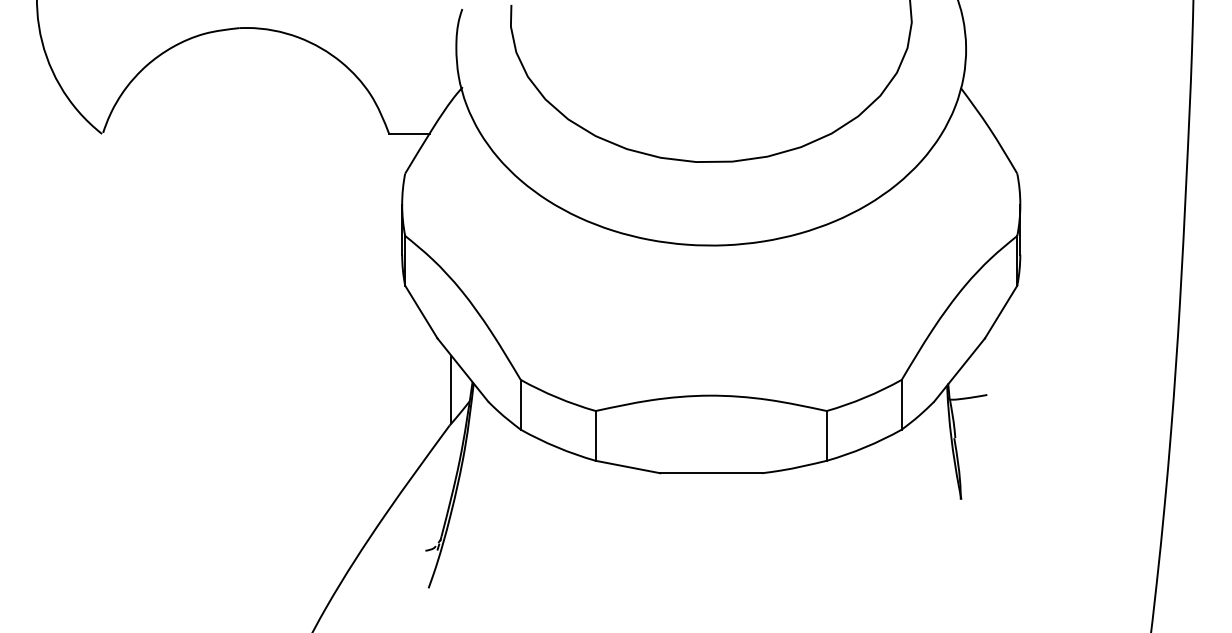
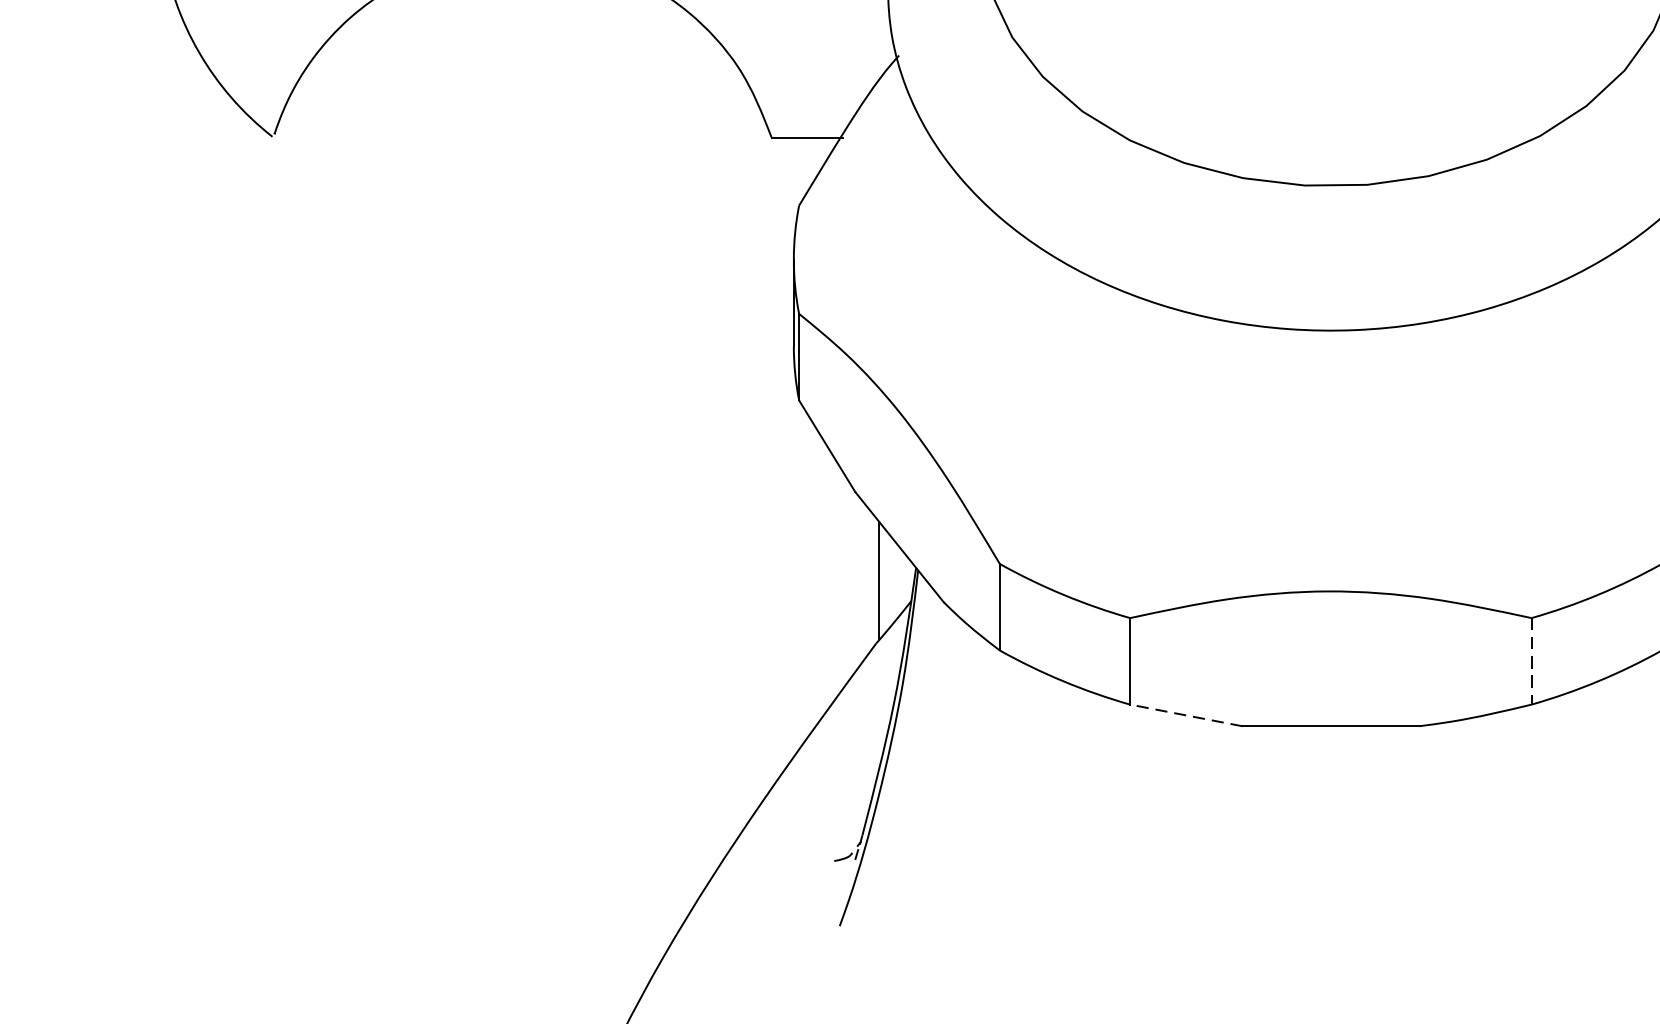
line: (826, 435) -> (1531, 660), solid -> dashed
line: (628, 467) -> (1187, 716), solid -> dashed

